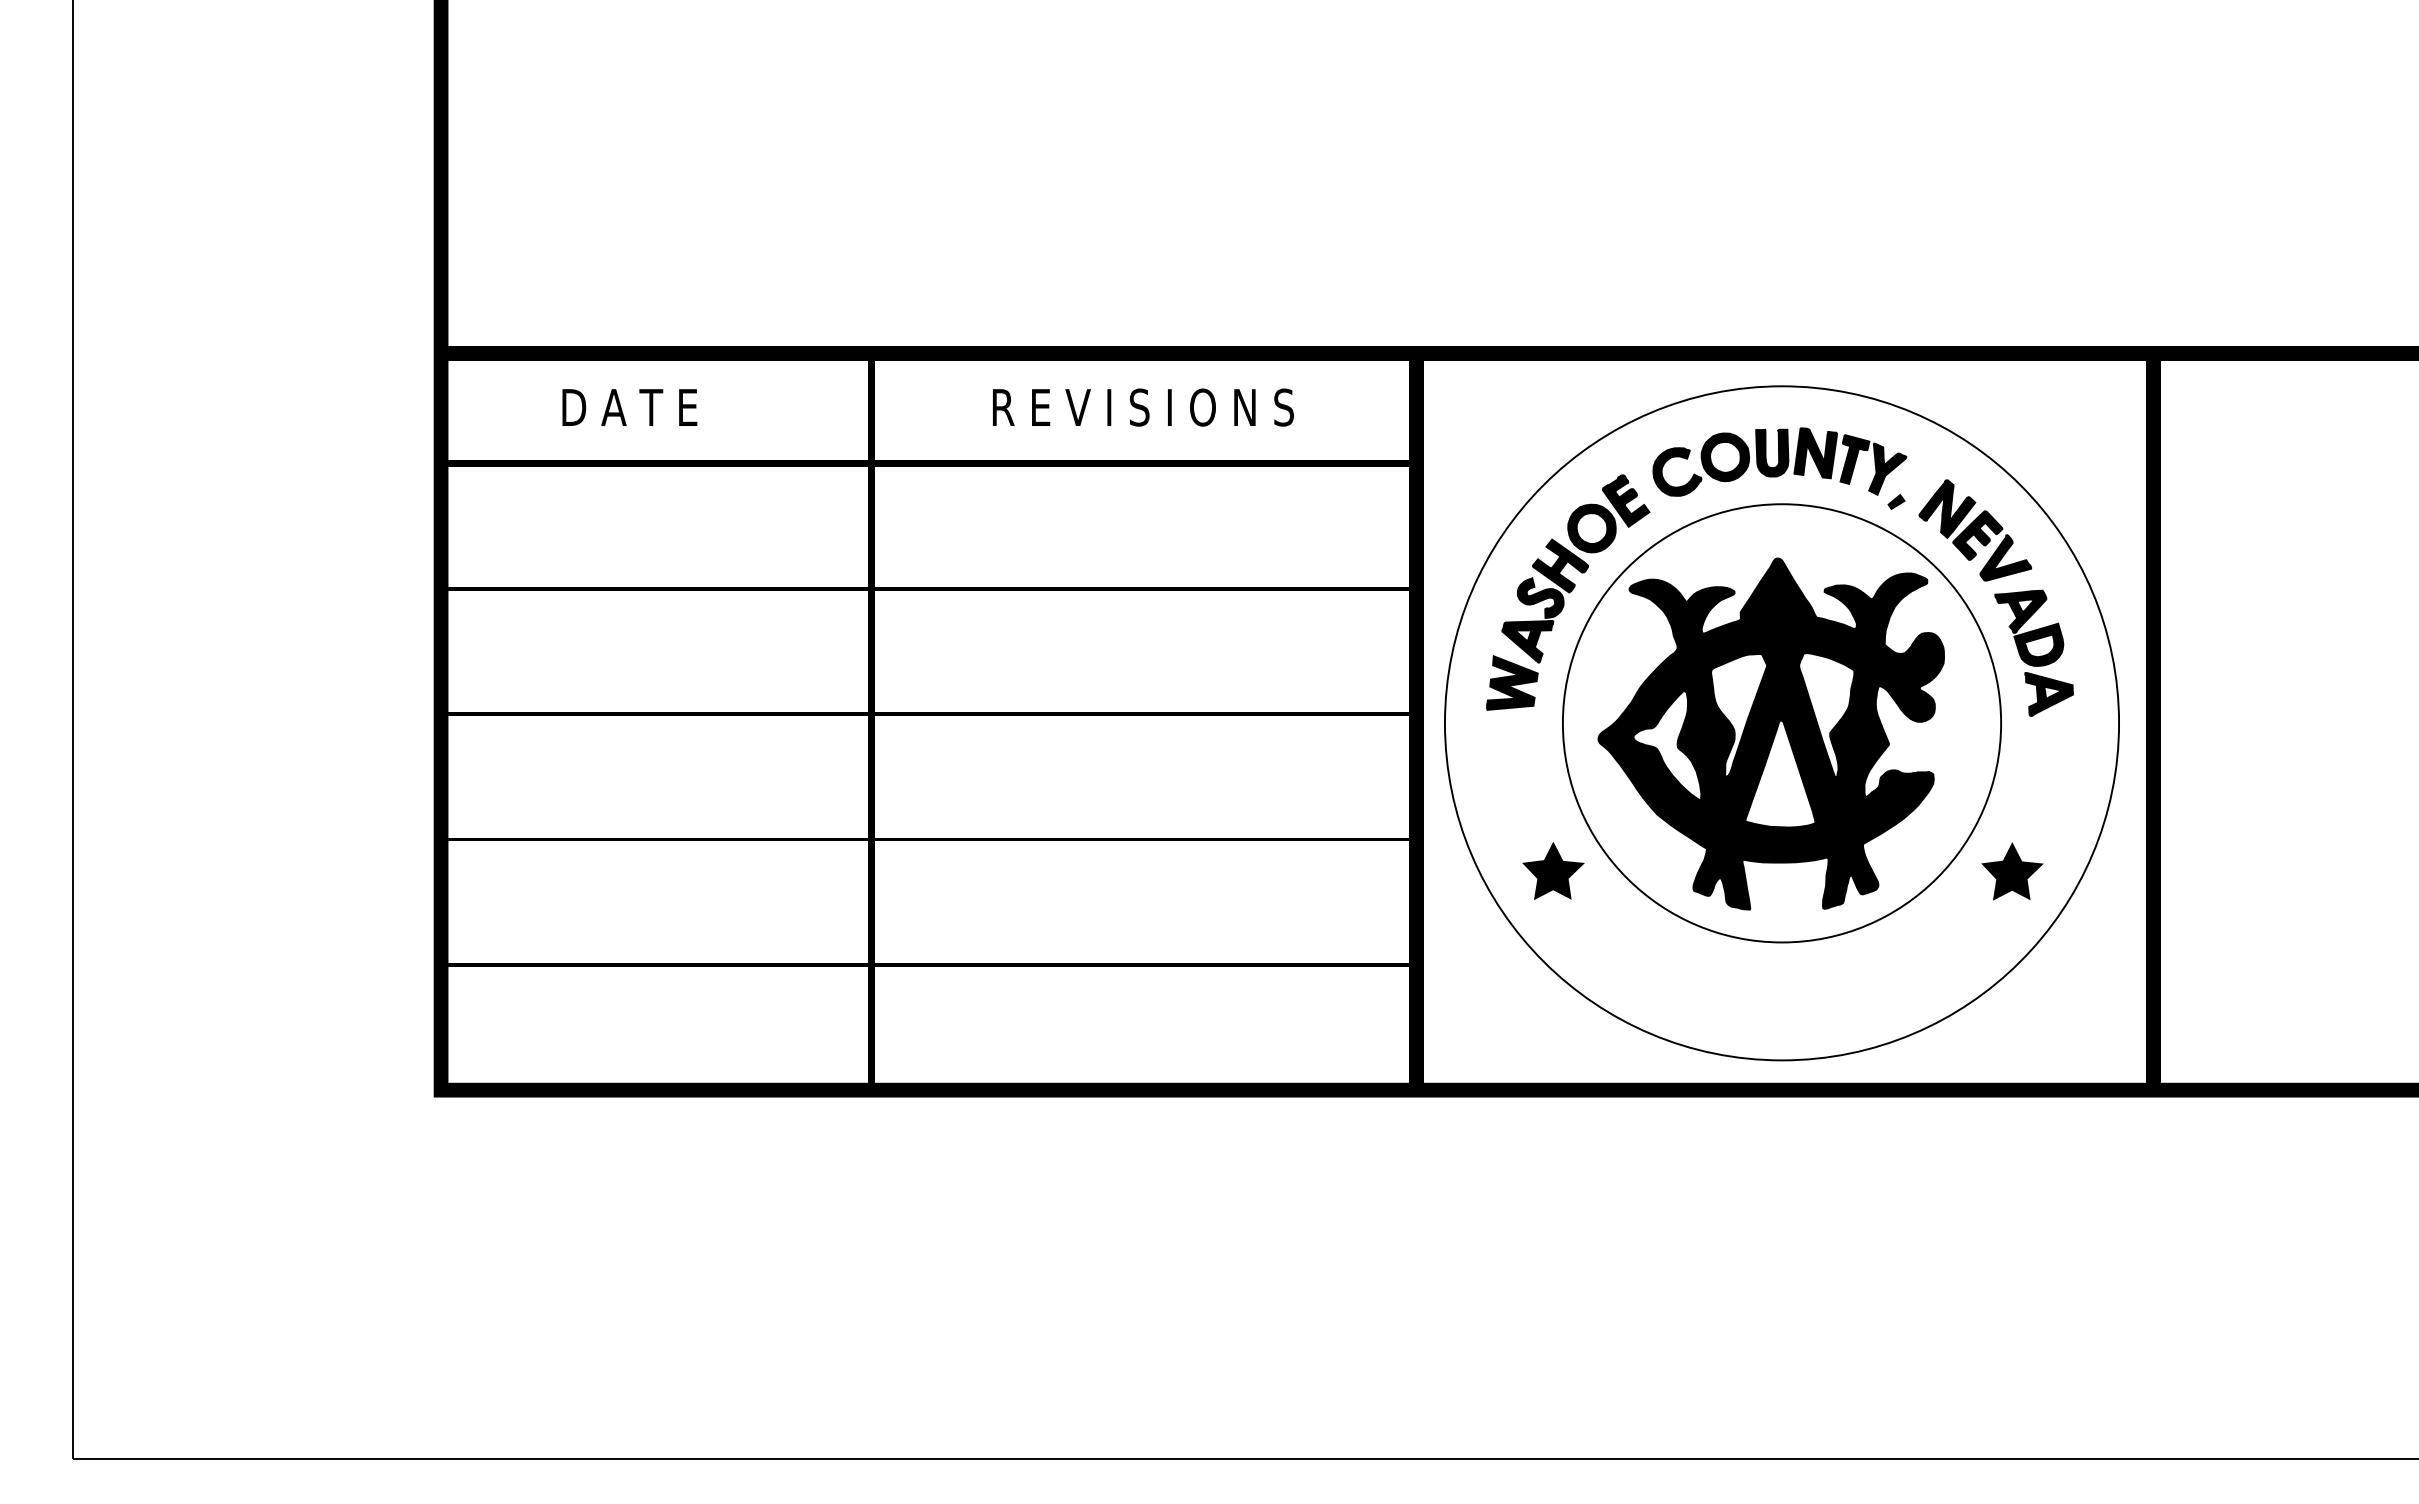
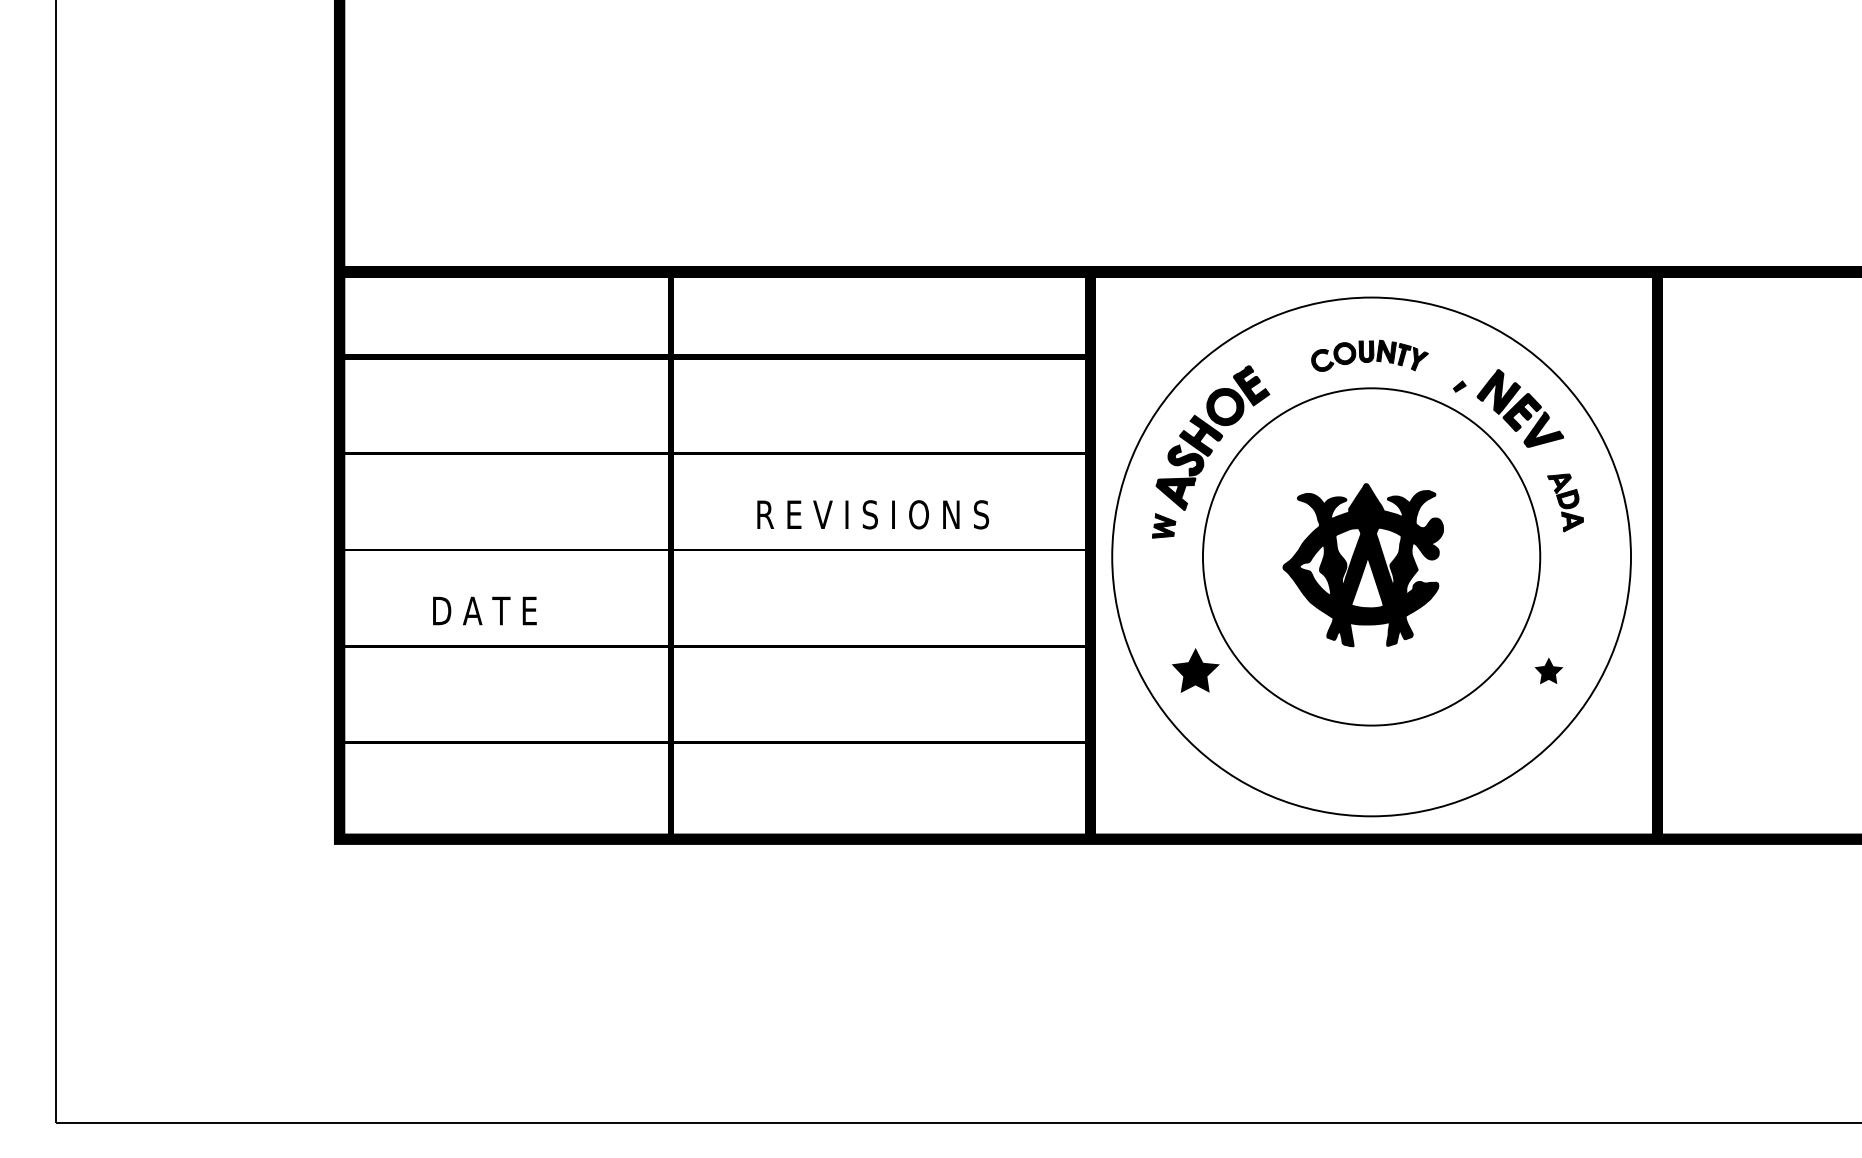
text: (629, 407) -> (484, 610), moved
text: (1143, 407) -> (873, 514), moved
part: (1779, 461) -> (1369, 355), size x0.6
part: (2033, 652) -> (1565, 502), size x0.6
part: (1512, 682) -> (1164, 525), size x0.6
part: (1770, 733) -> (1362, 564), size x0.6
part: (2012, 871) -> (1548, 670), size x0.6

